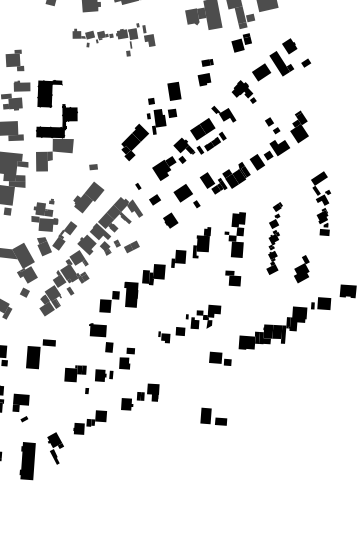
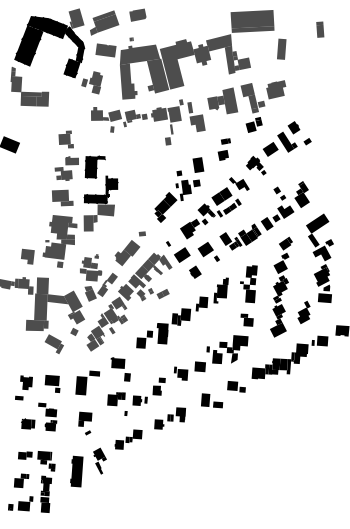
part: (114, 39) -> (148, 122), size x1.67
part: (92, 166) -> (141, 233), moved
part: (155, 199) -> (182, 254), size x1.67
part: (320, 202) -> (319, 257), size x1.67
part: (274, 237) -> (281, 286), size x1.67
part: (189, 323) -> (210, 357), size x1.43
part: (100, 337) -> (120, 369), moved
part: (21, 407) -> (85, 423), moved
part: (214, 416) -> (212, 400), moved

